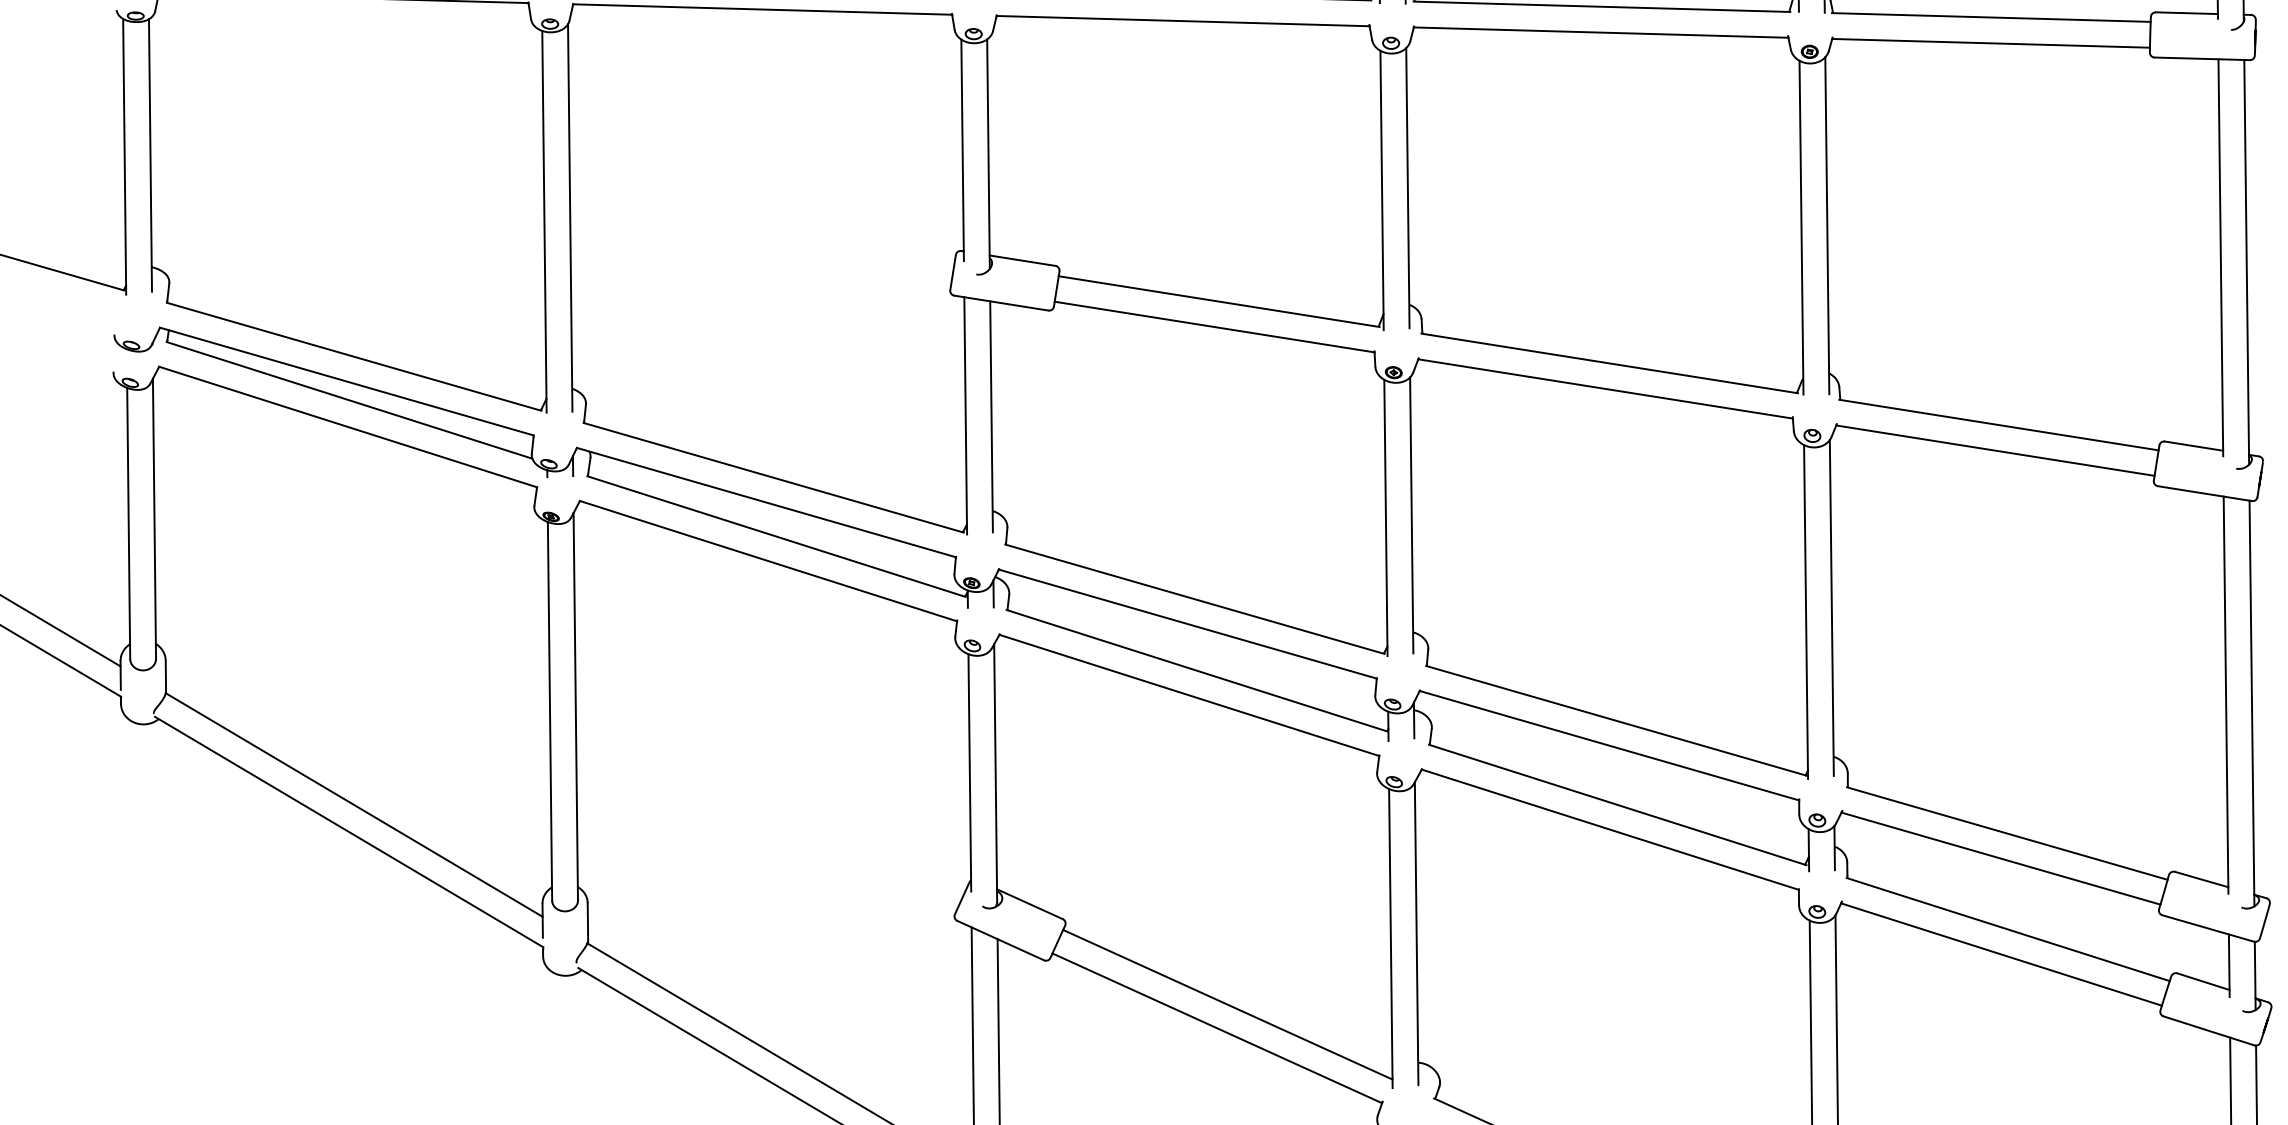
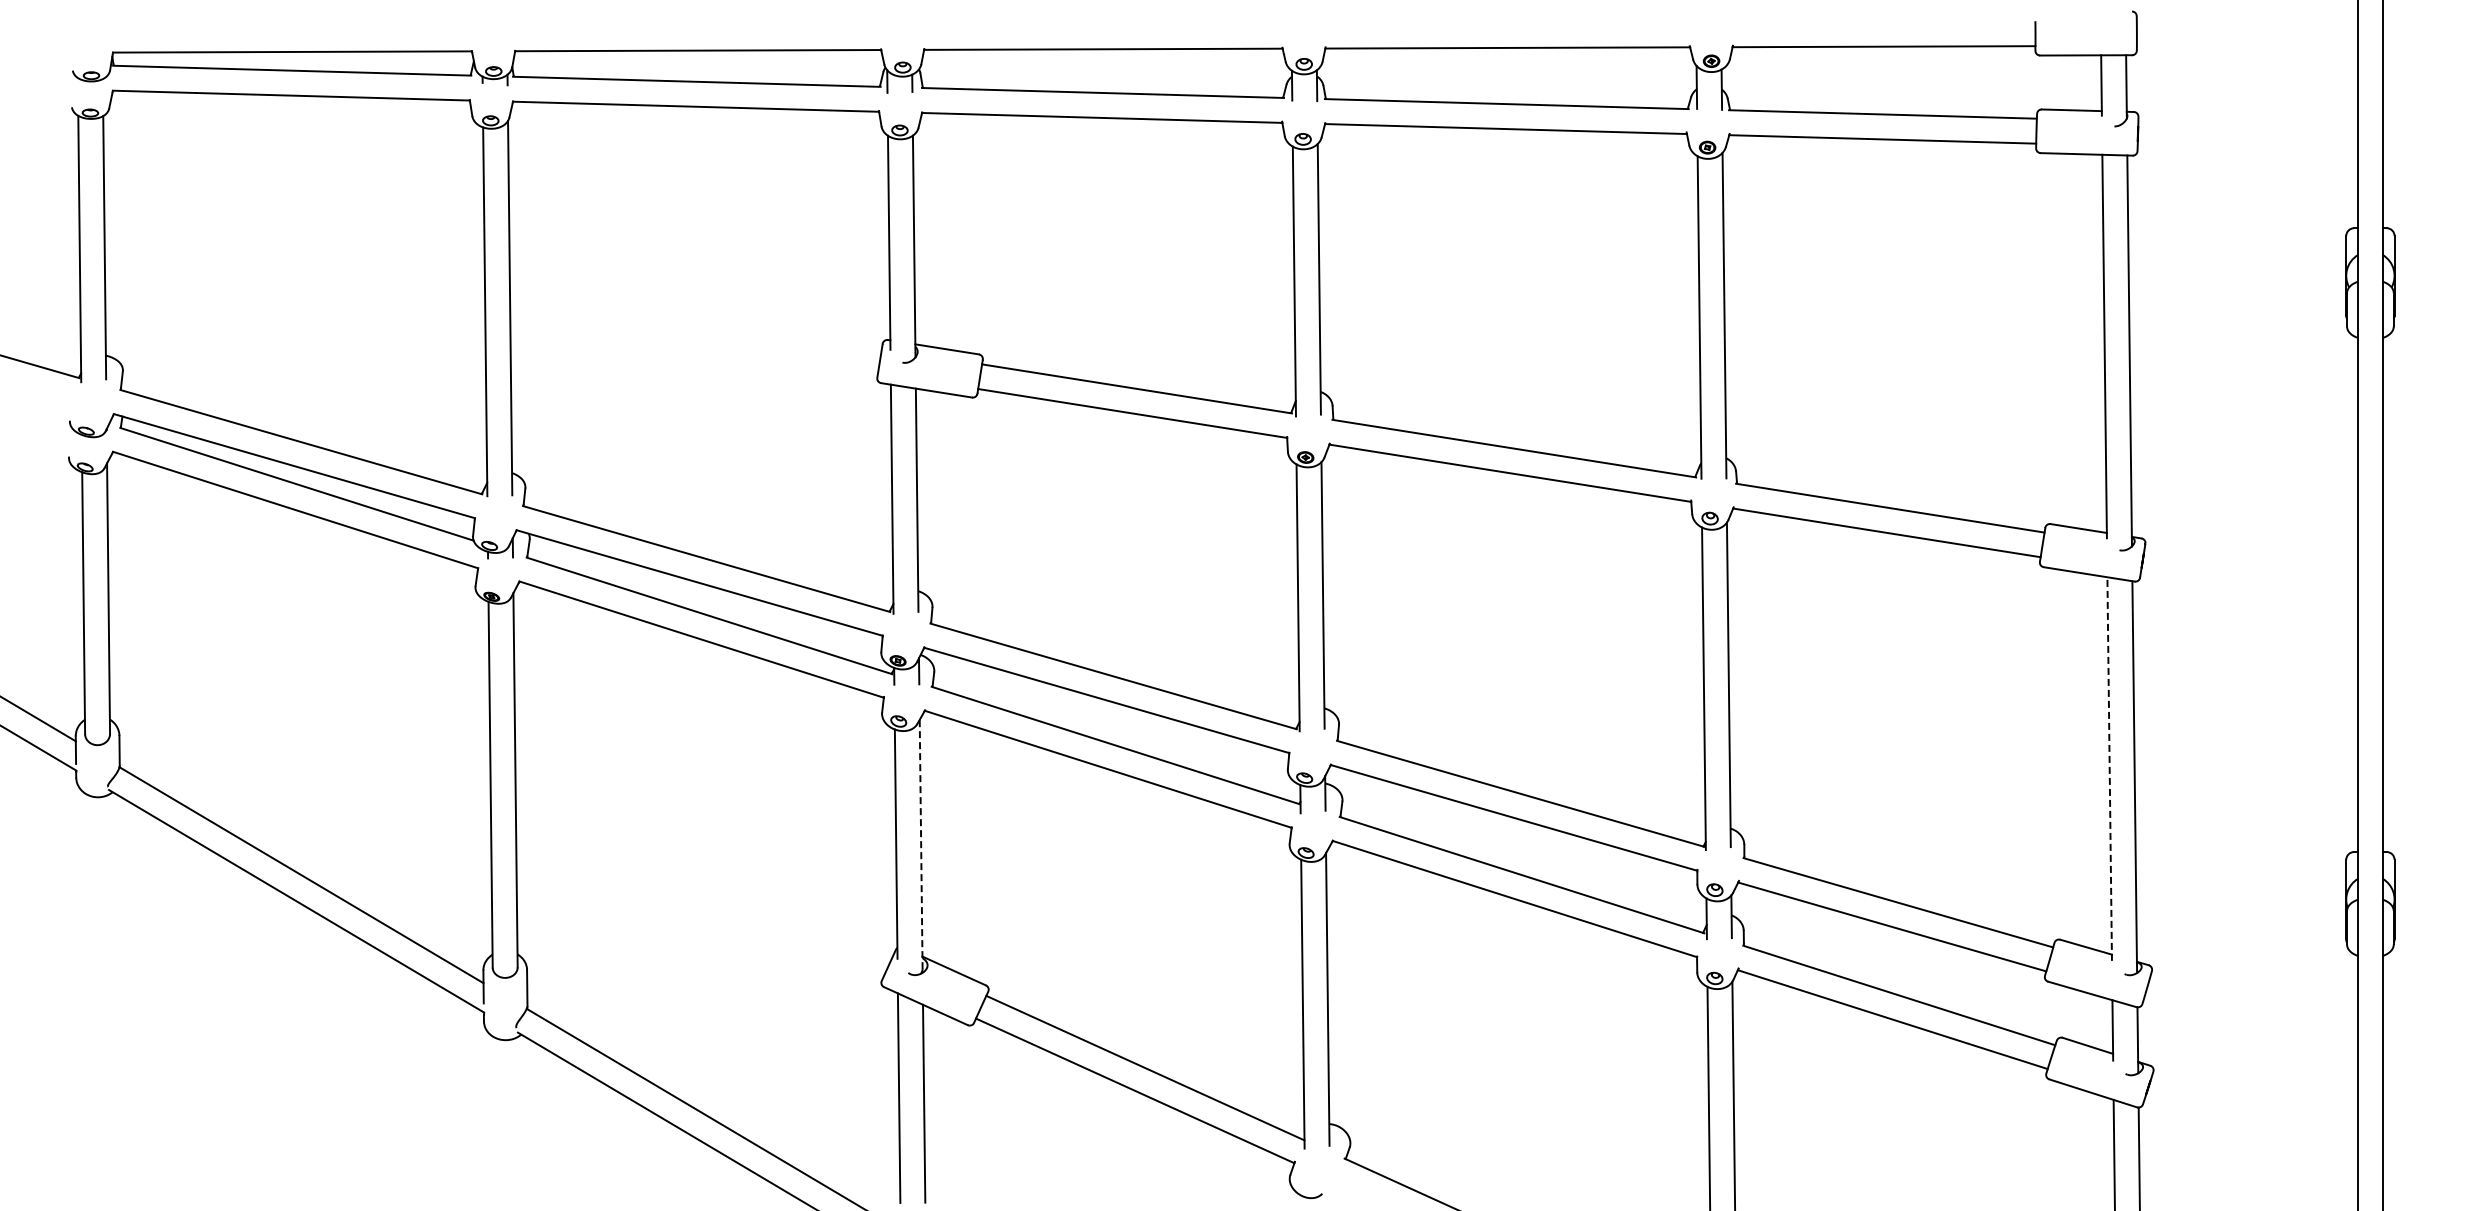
line: (2225, 695) -> (2109, 769), solid -> dashed
line: (996, 773) -> (921, 844), solid -> dashed

